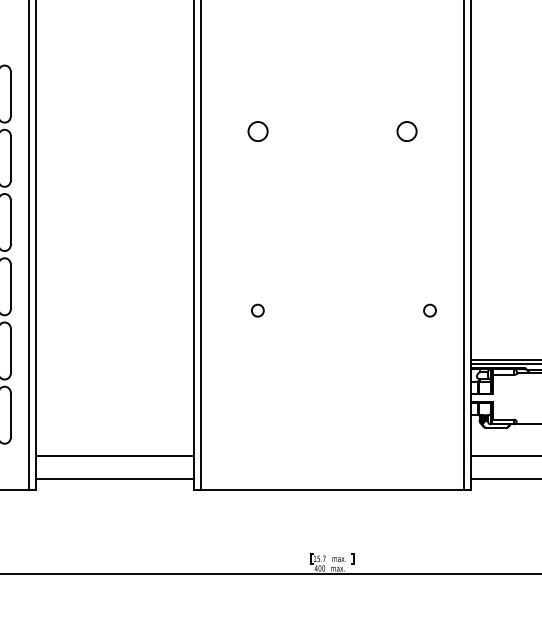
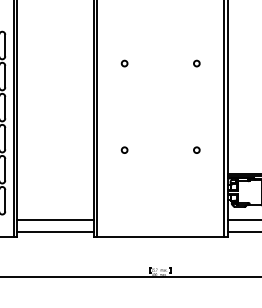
circle: (257, 131) -> (124, 63), size x0.62
circle: (406, 131) -> (196, 63), size x0.62
circle: (429, 309) -> (196, 149), moved

